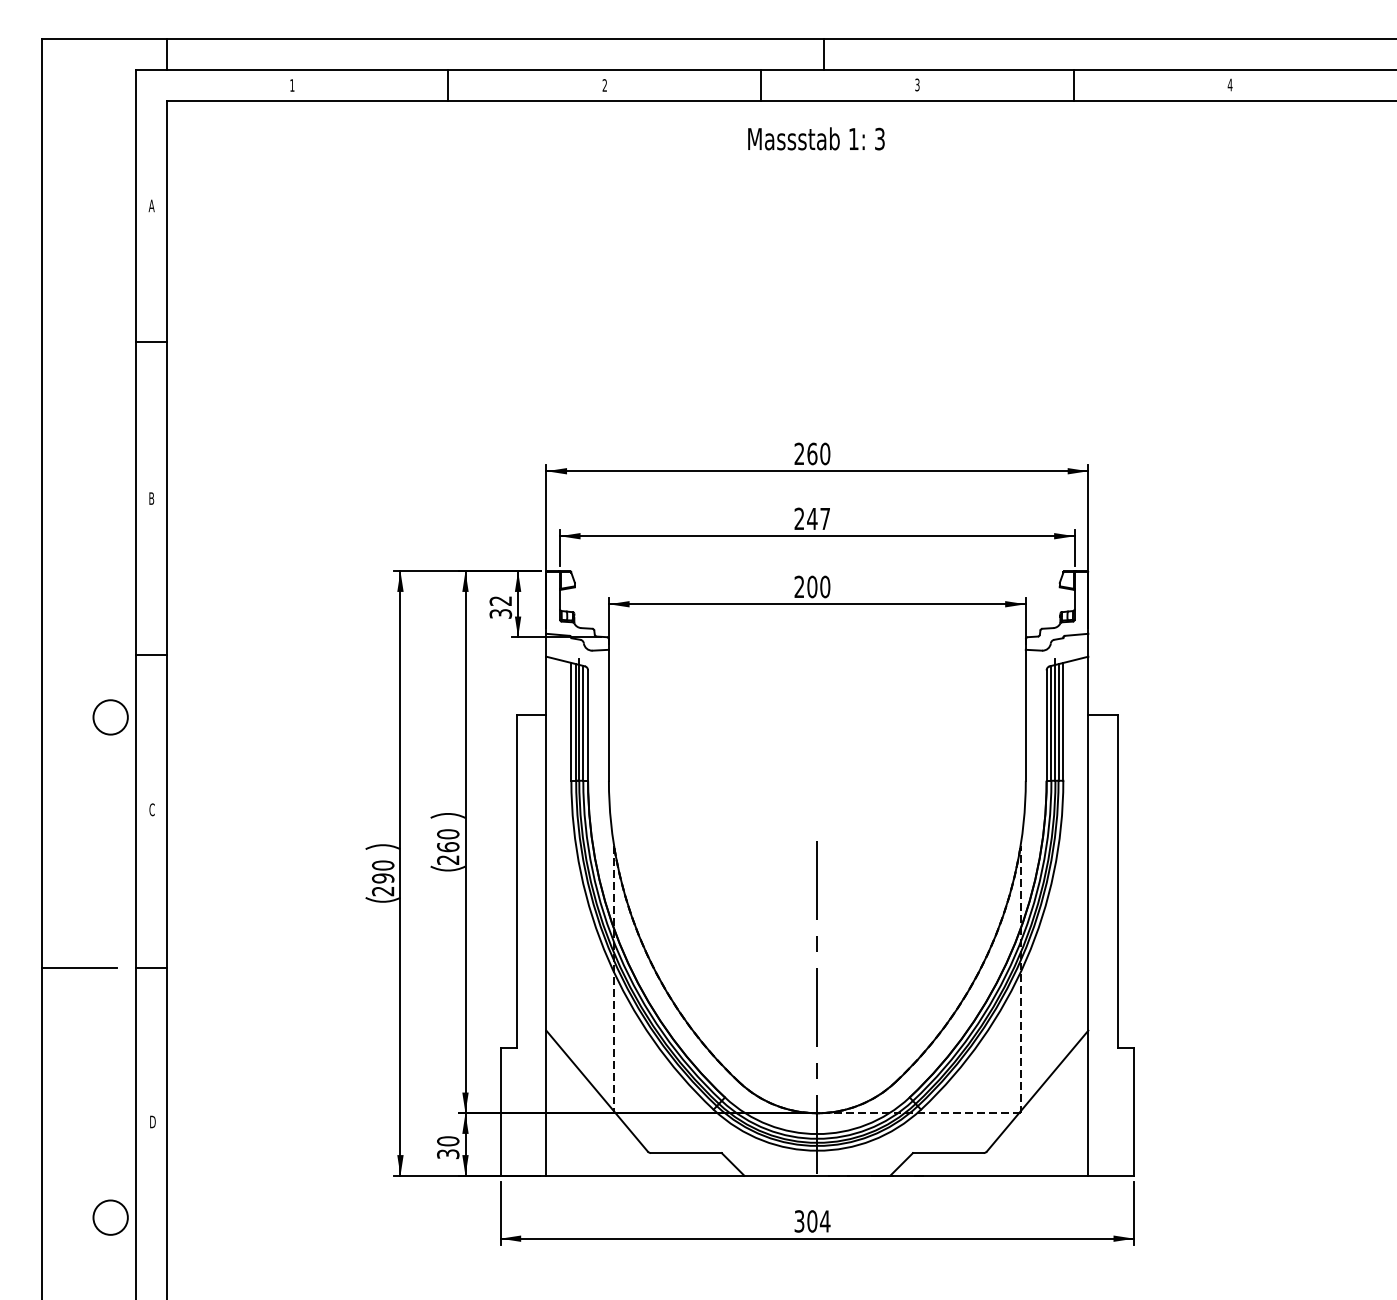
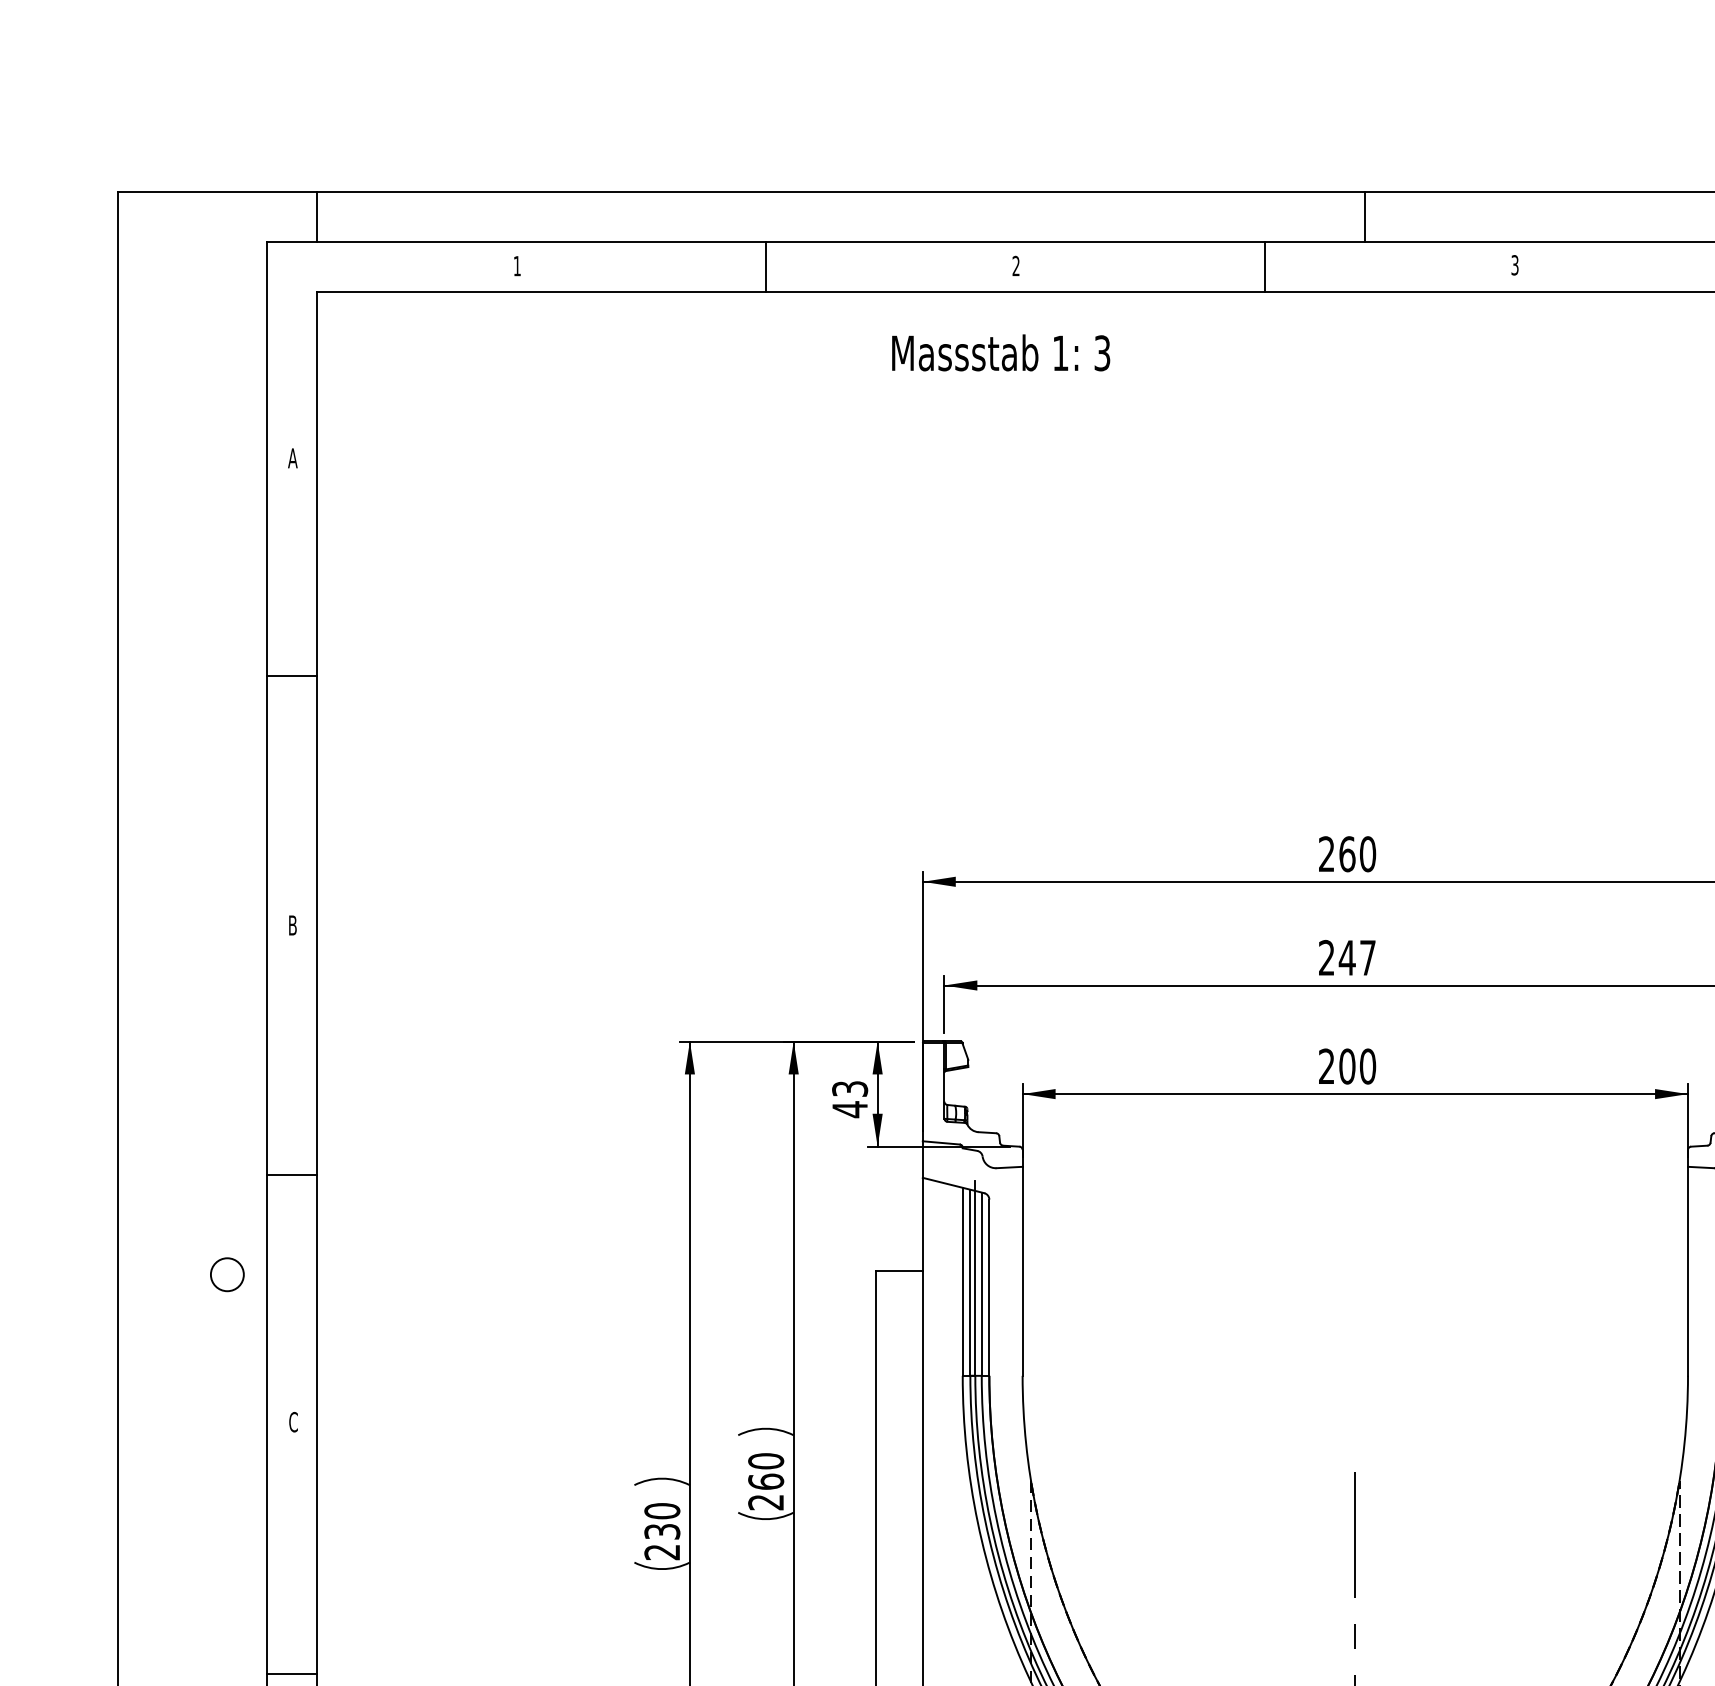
text: (816, 138) -> (1001, 352), moved
text: (500, 607) -> (849, 1099), 32 -> 43
circle: (110, 717) -> (227, 1274), size x0.6
text: (383, 878) -> (662, 1531), 290 -> 230
line: (78, 967) -> (176, 1673), removed

